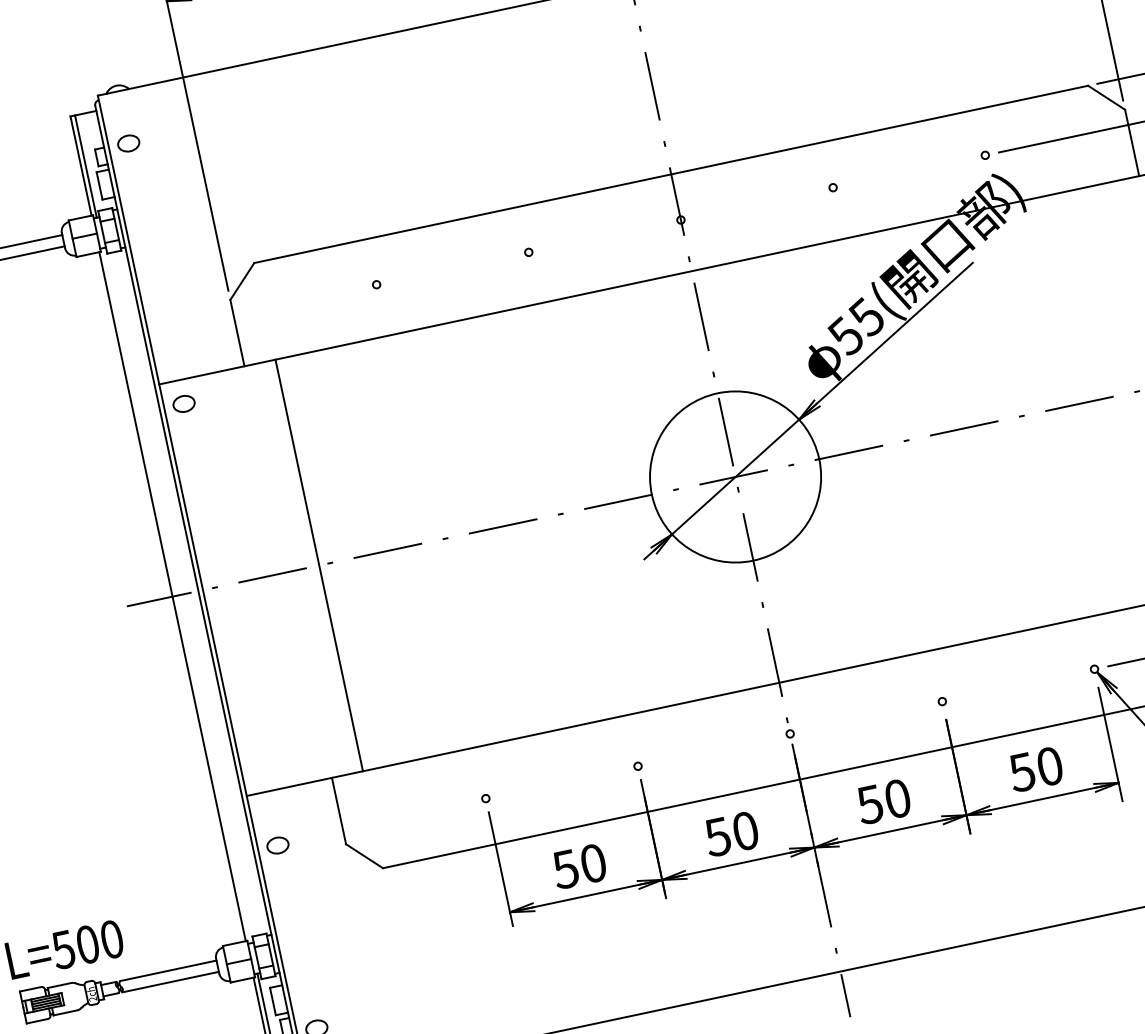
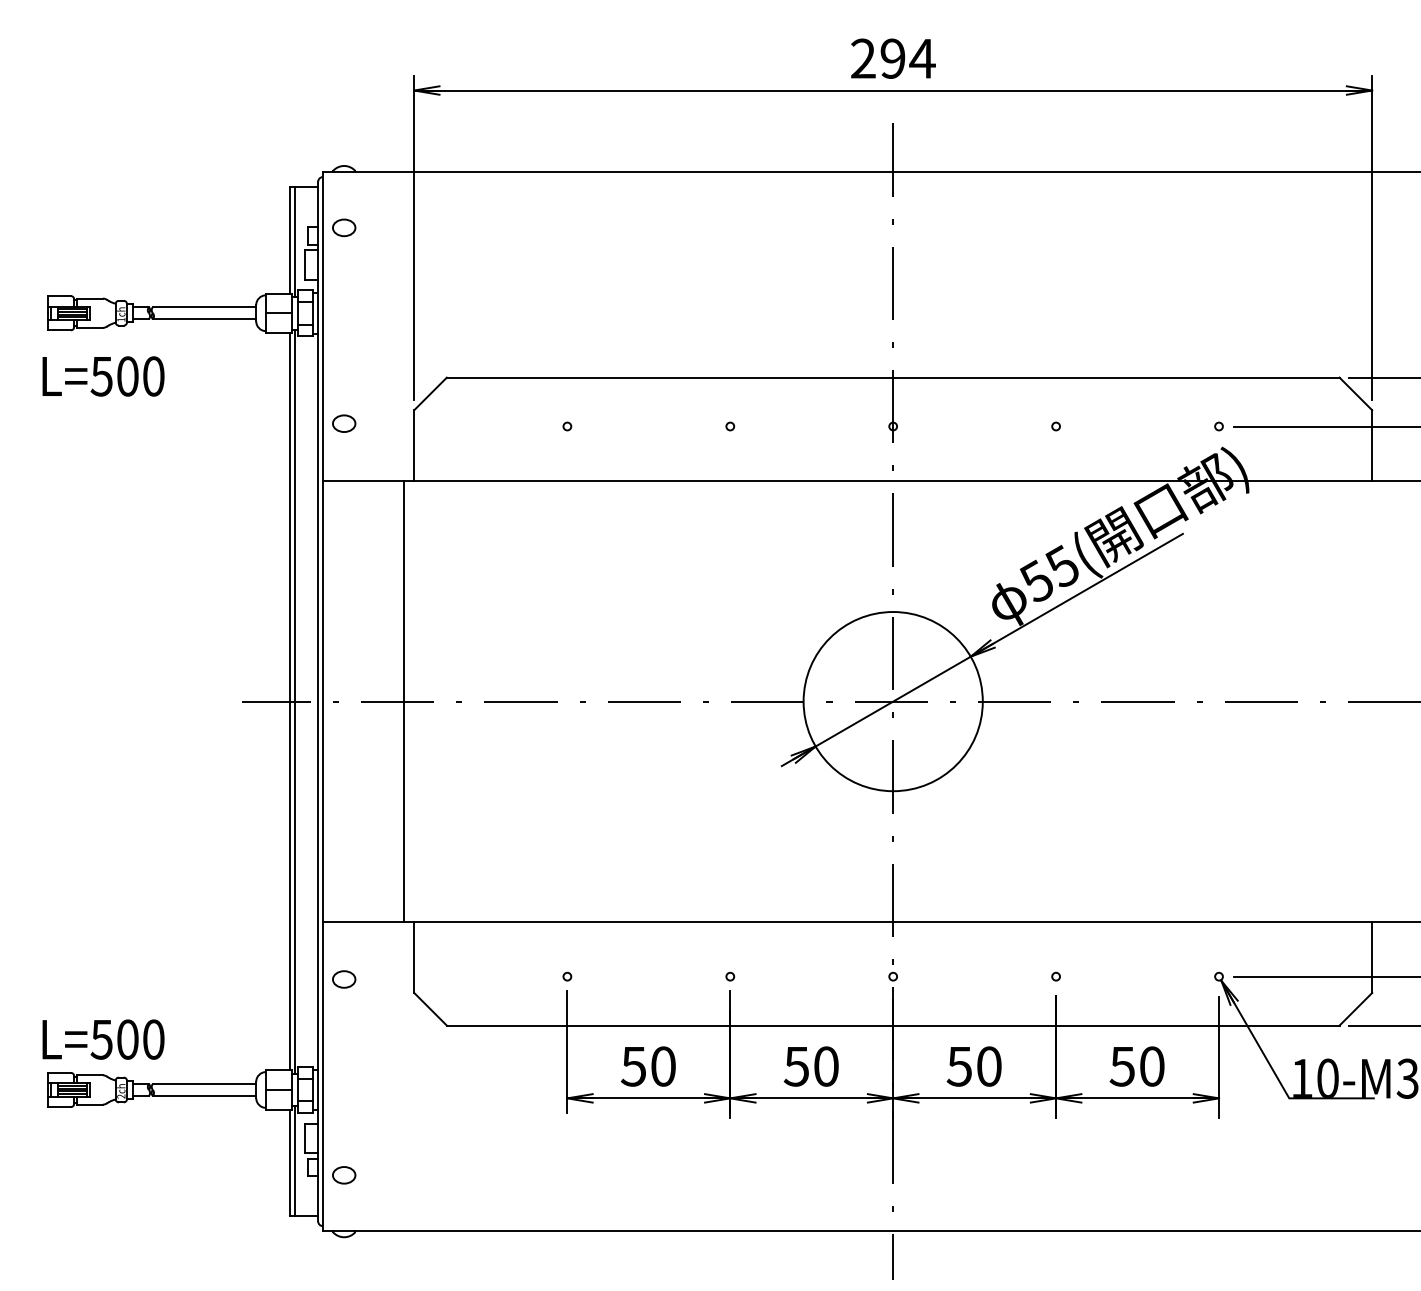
part: (184, 403) -> (344, 423), moved
line: (319, 565) -> (404, 701), moved
line: (177, 595) -> (295, 701), added

